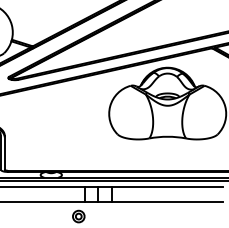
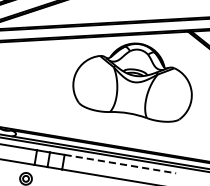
line: (168, 187) -> (121, 164), solid -> dashed

